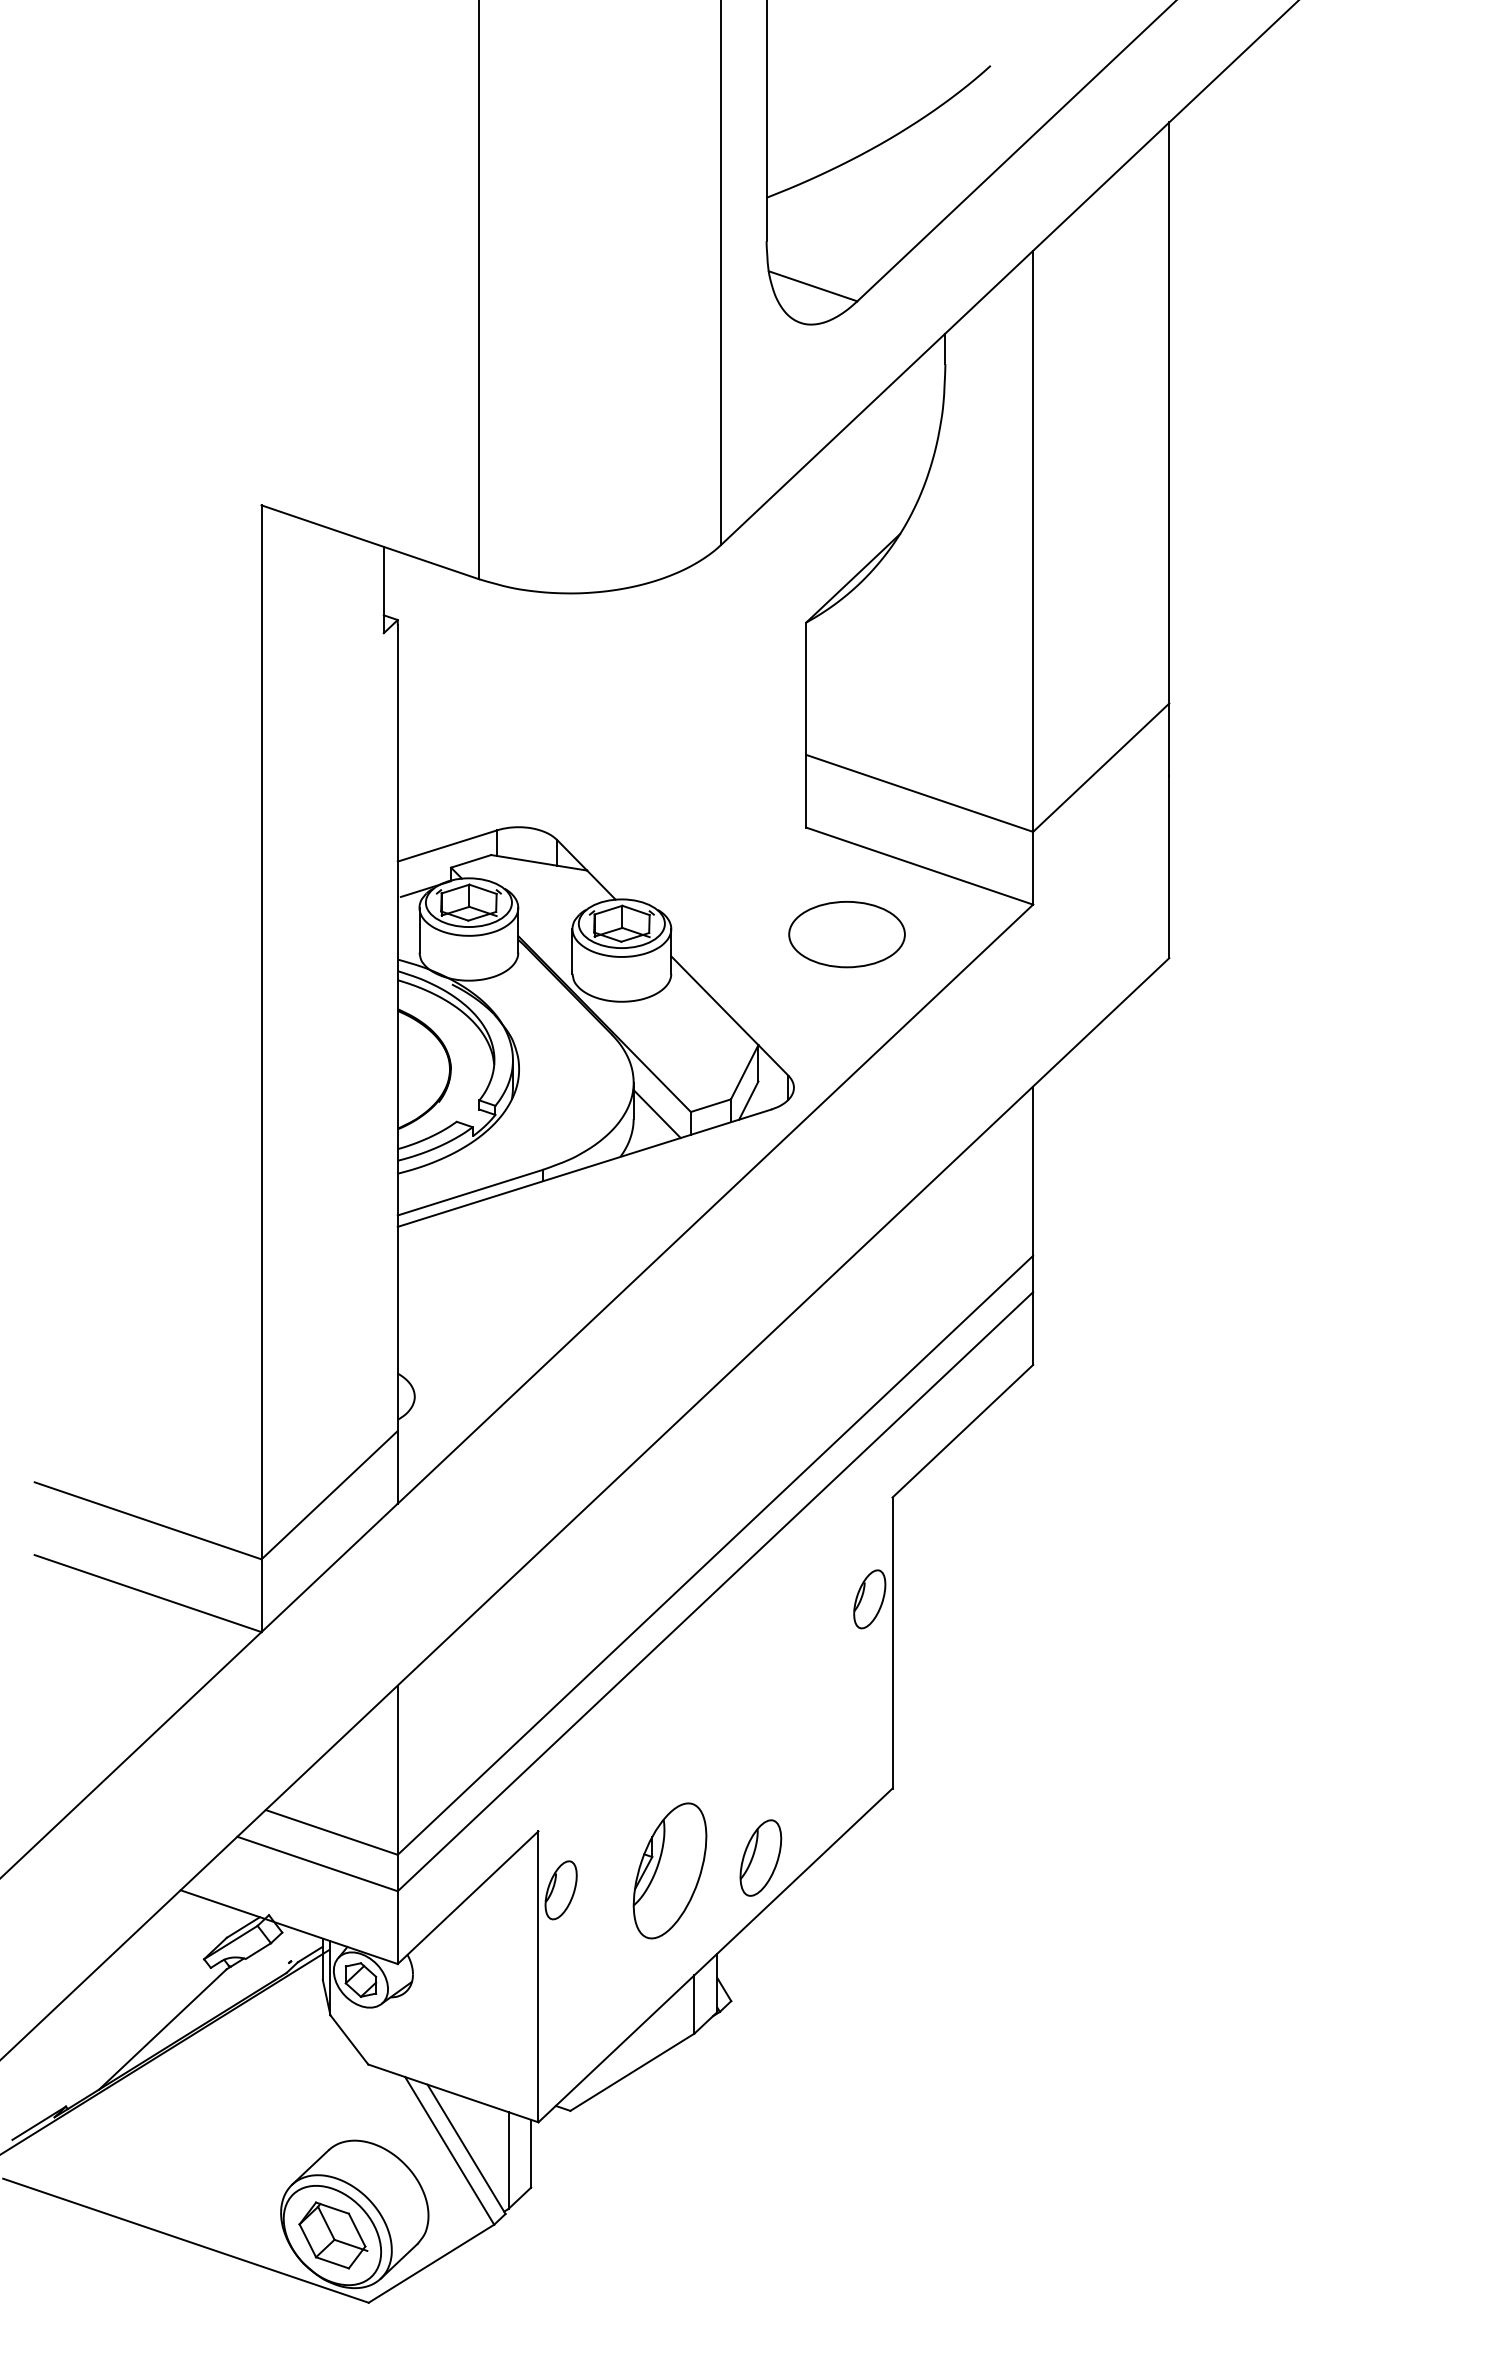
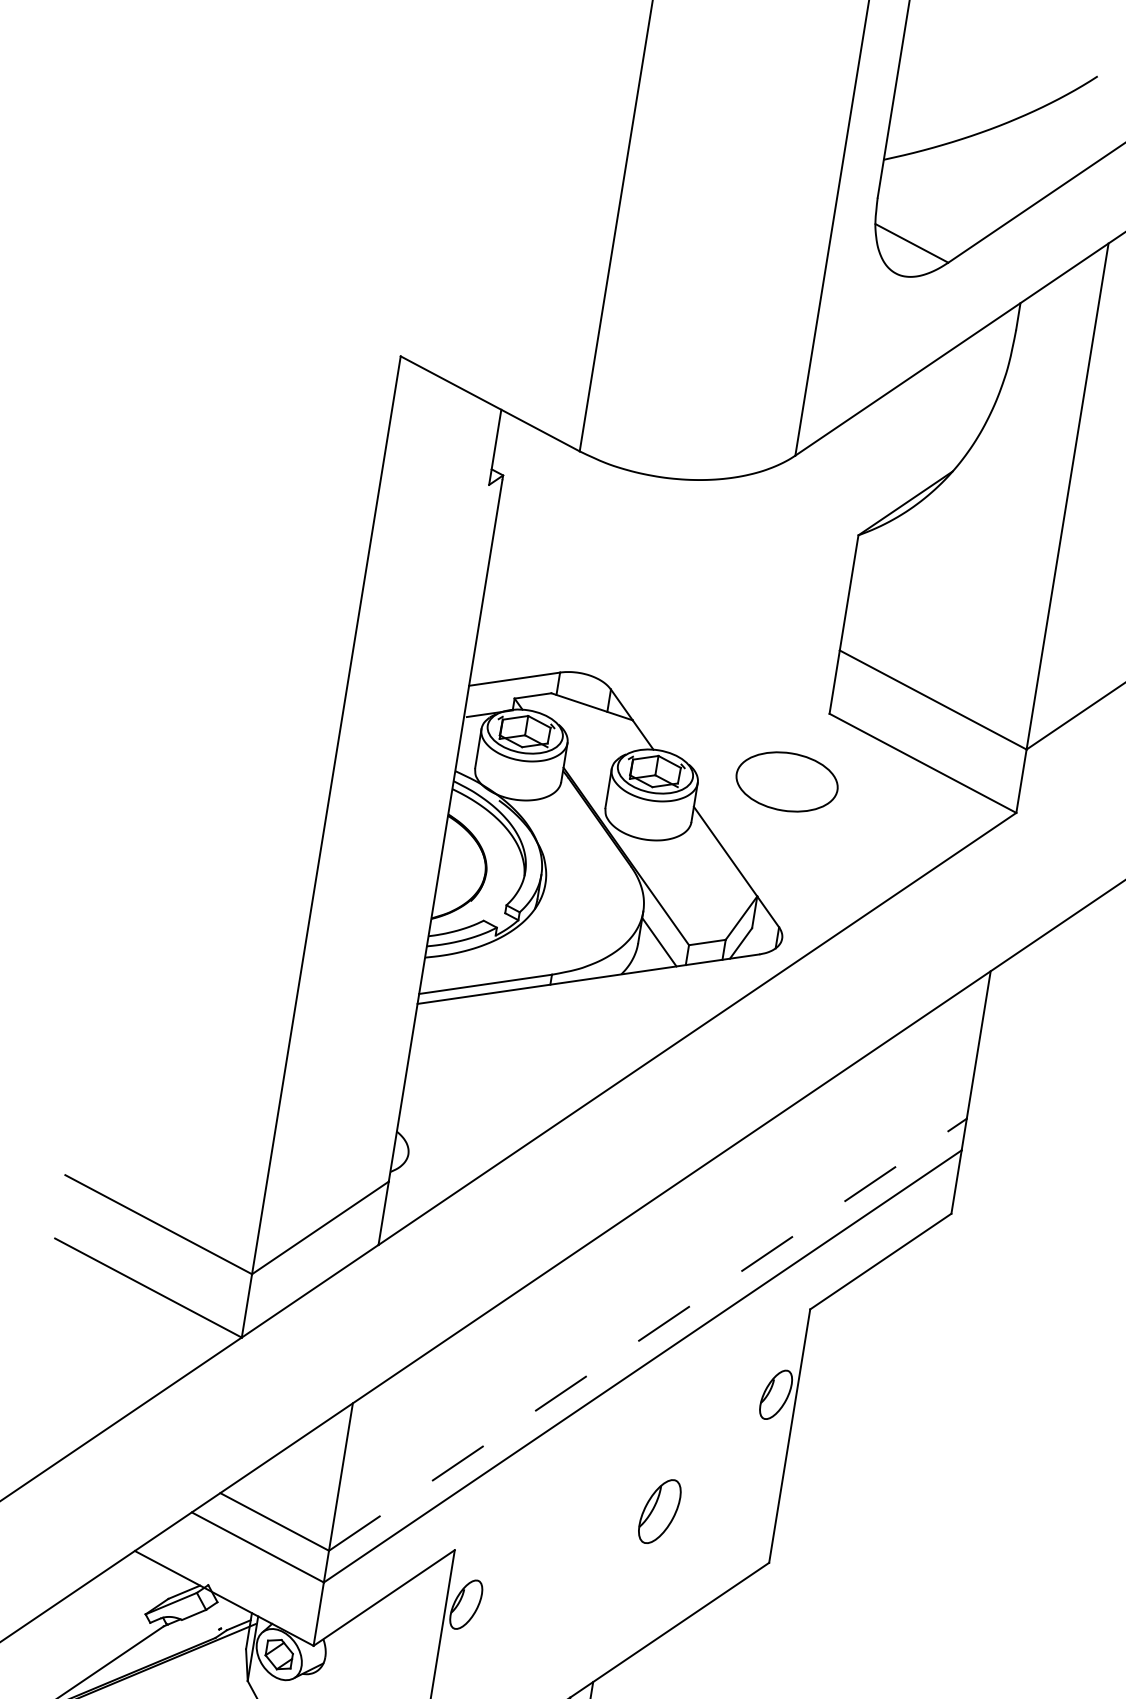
part: (846, 934) -> (786, 781), moved
line: (715, 1555) -> (647, 1334), solid -> dashed
part: (760, 1857) -> (659, 1511), moved
part: (669, 1870) -> (563, 1602), removed

